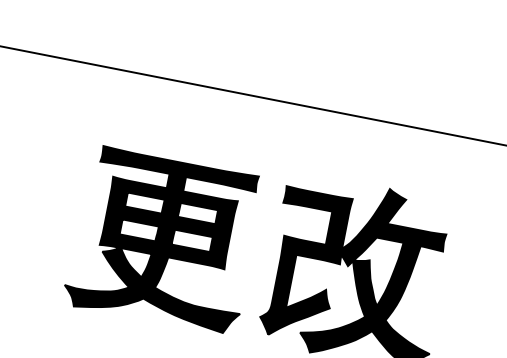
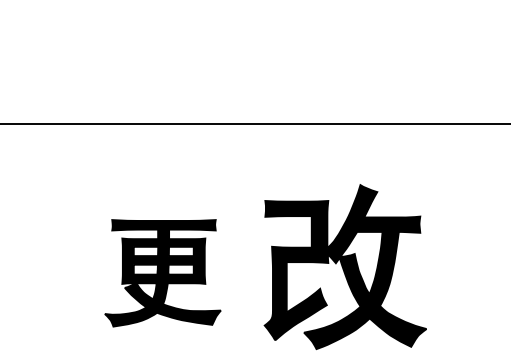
part: (163, 241) -> (162, 273), size x0.7

